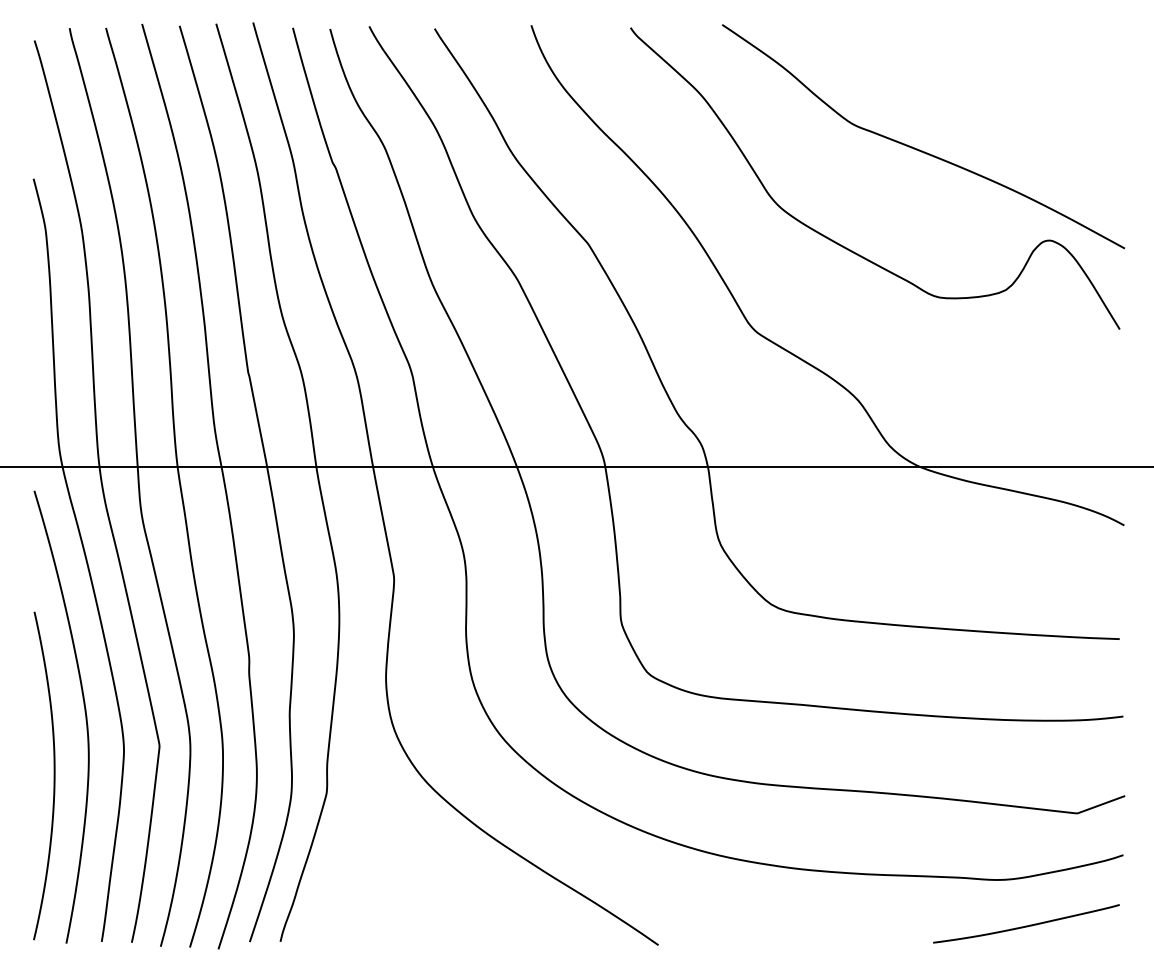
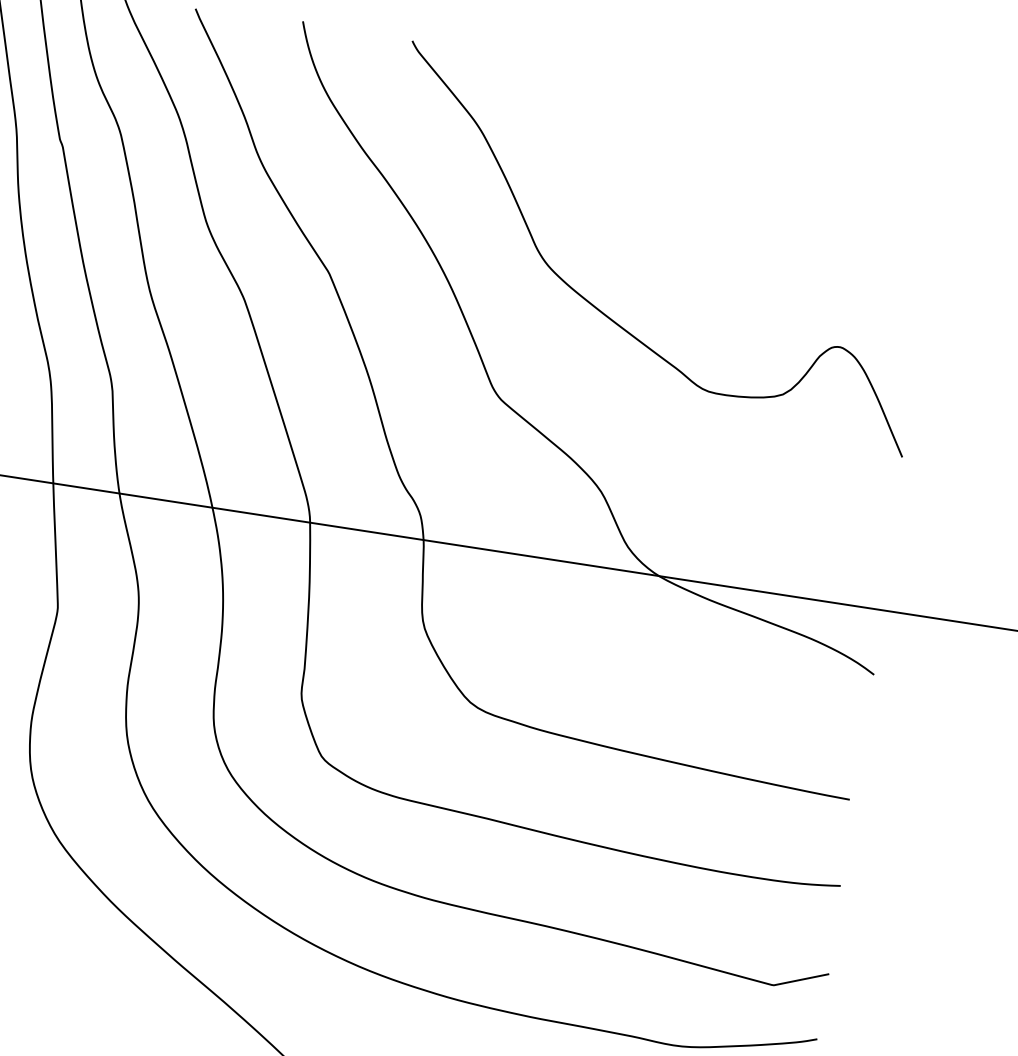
curve: (917, 148) -> (709, 222), removed

